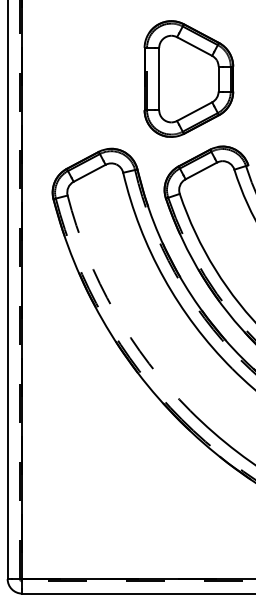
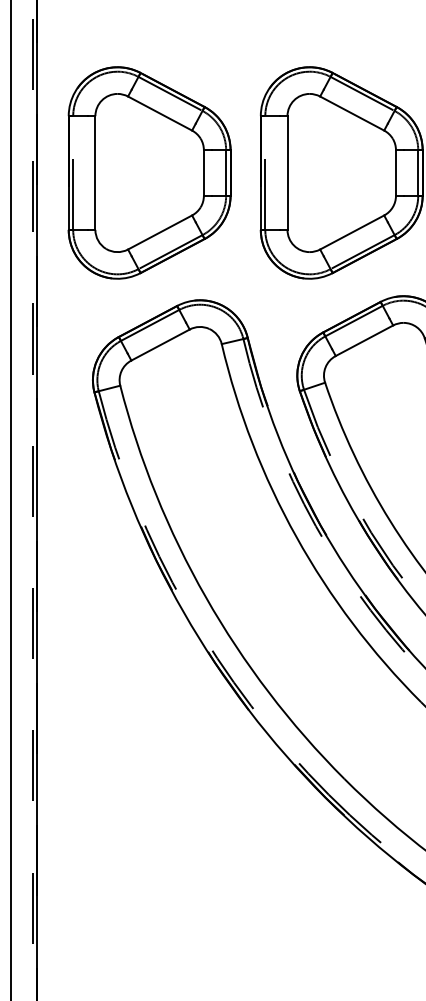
part: (83, 78) -> (149, 171), added
arc: (114, 311) -> (205, 597), dashed -> solid

